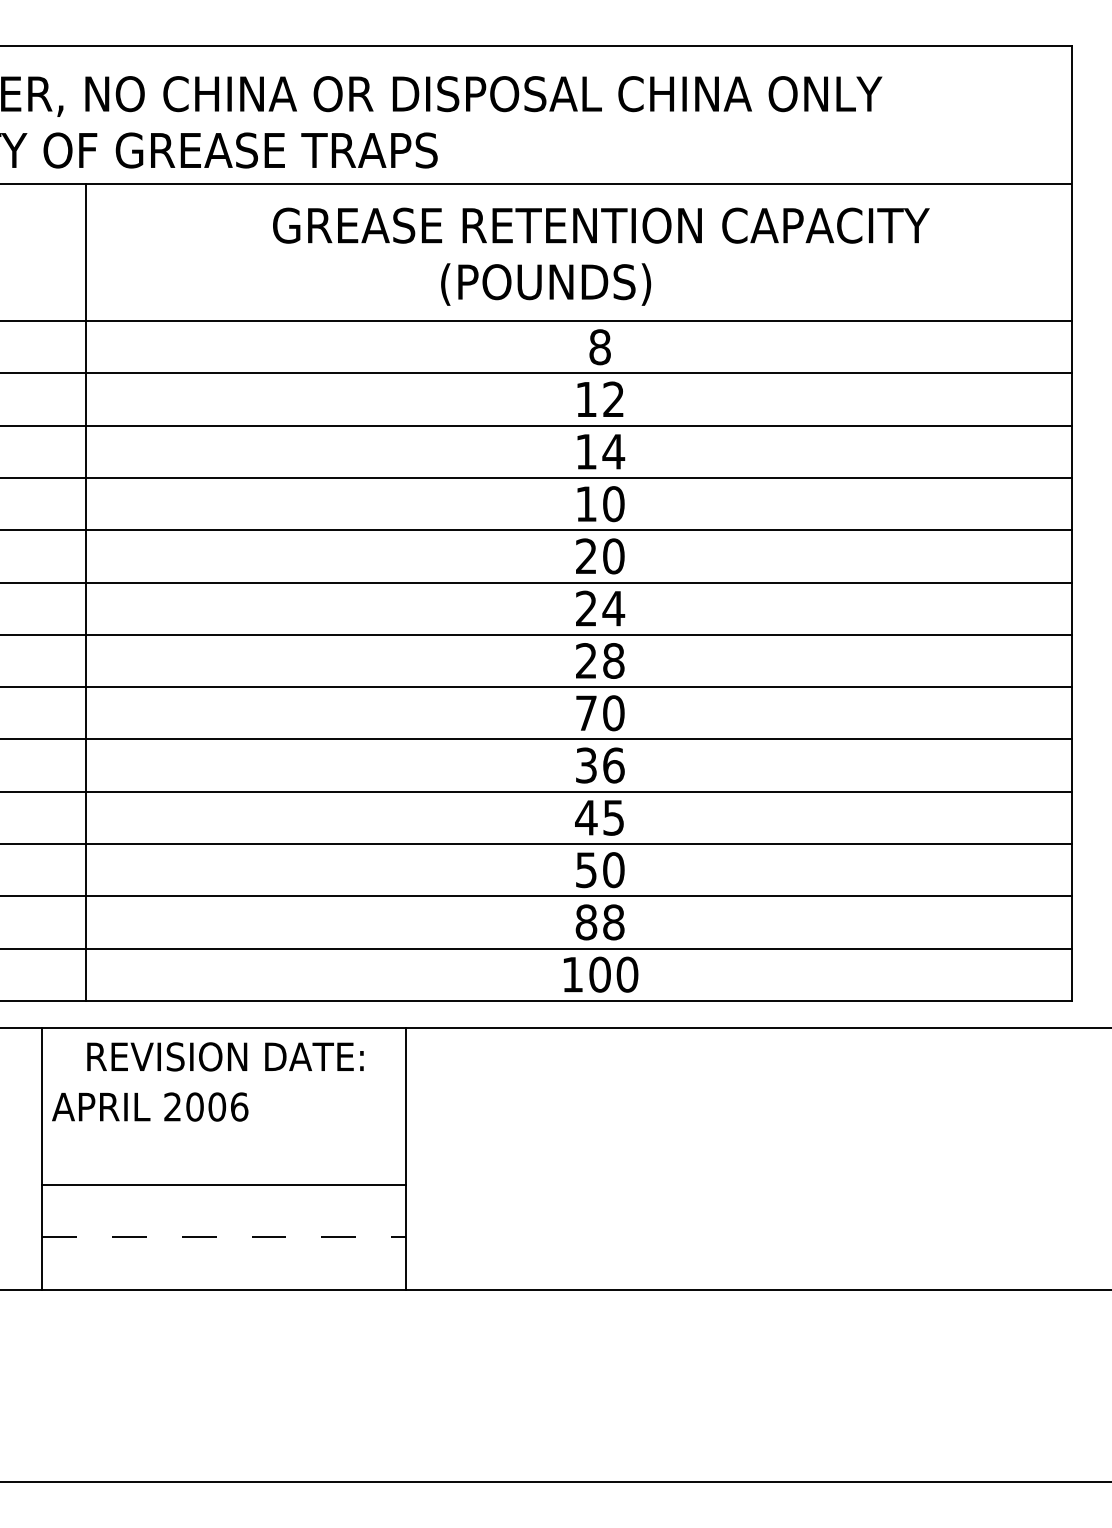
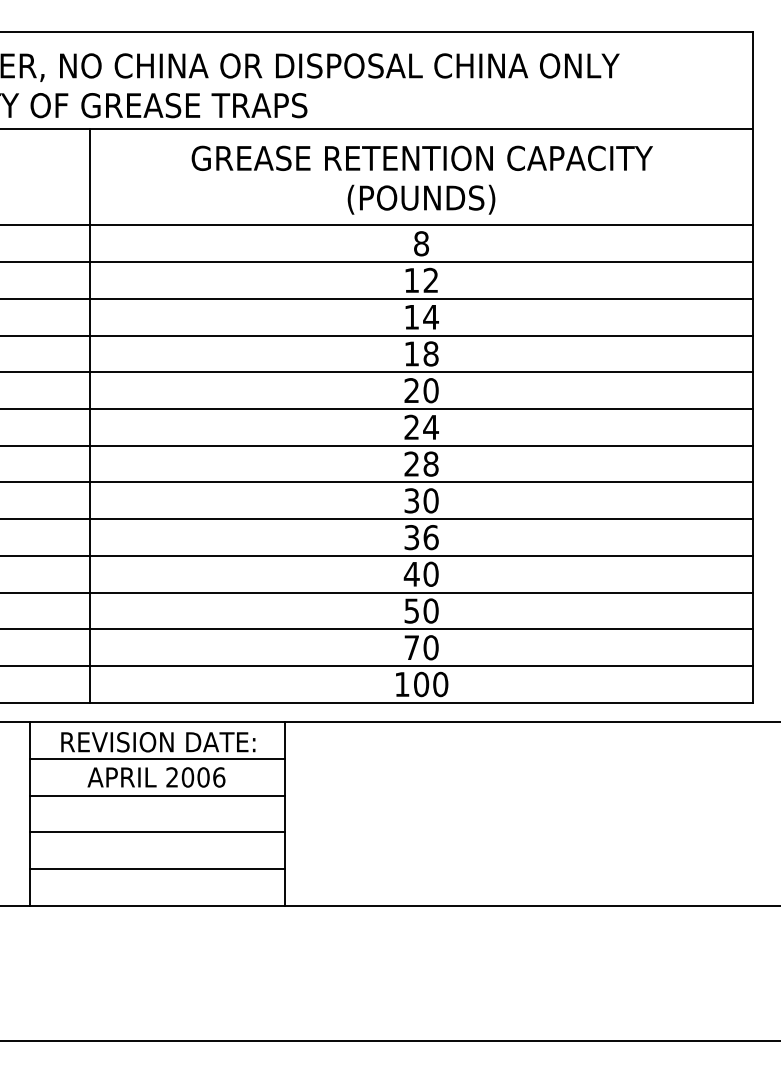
text: (546, 284) -> (421, 199), moved
text: (612, 503) -> (430, 353), 10 -> 18
line: (86, 591) -> (90, 415), moved
text: (585, 712) -> (411, 500), 70 -> 30
text: (612, 816) -> (430, 573), 45 -> 40
text: (600, 922) -> (421, 647), 88 -> 70
line: (224, 1080) -> (157, 758), added
text: (150, 1107) -> (156, 777), moved
line: (224, 1132) -> (157, 795), added
line: (224, 1238) -> (157, 869), dashed -> solid

